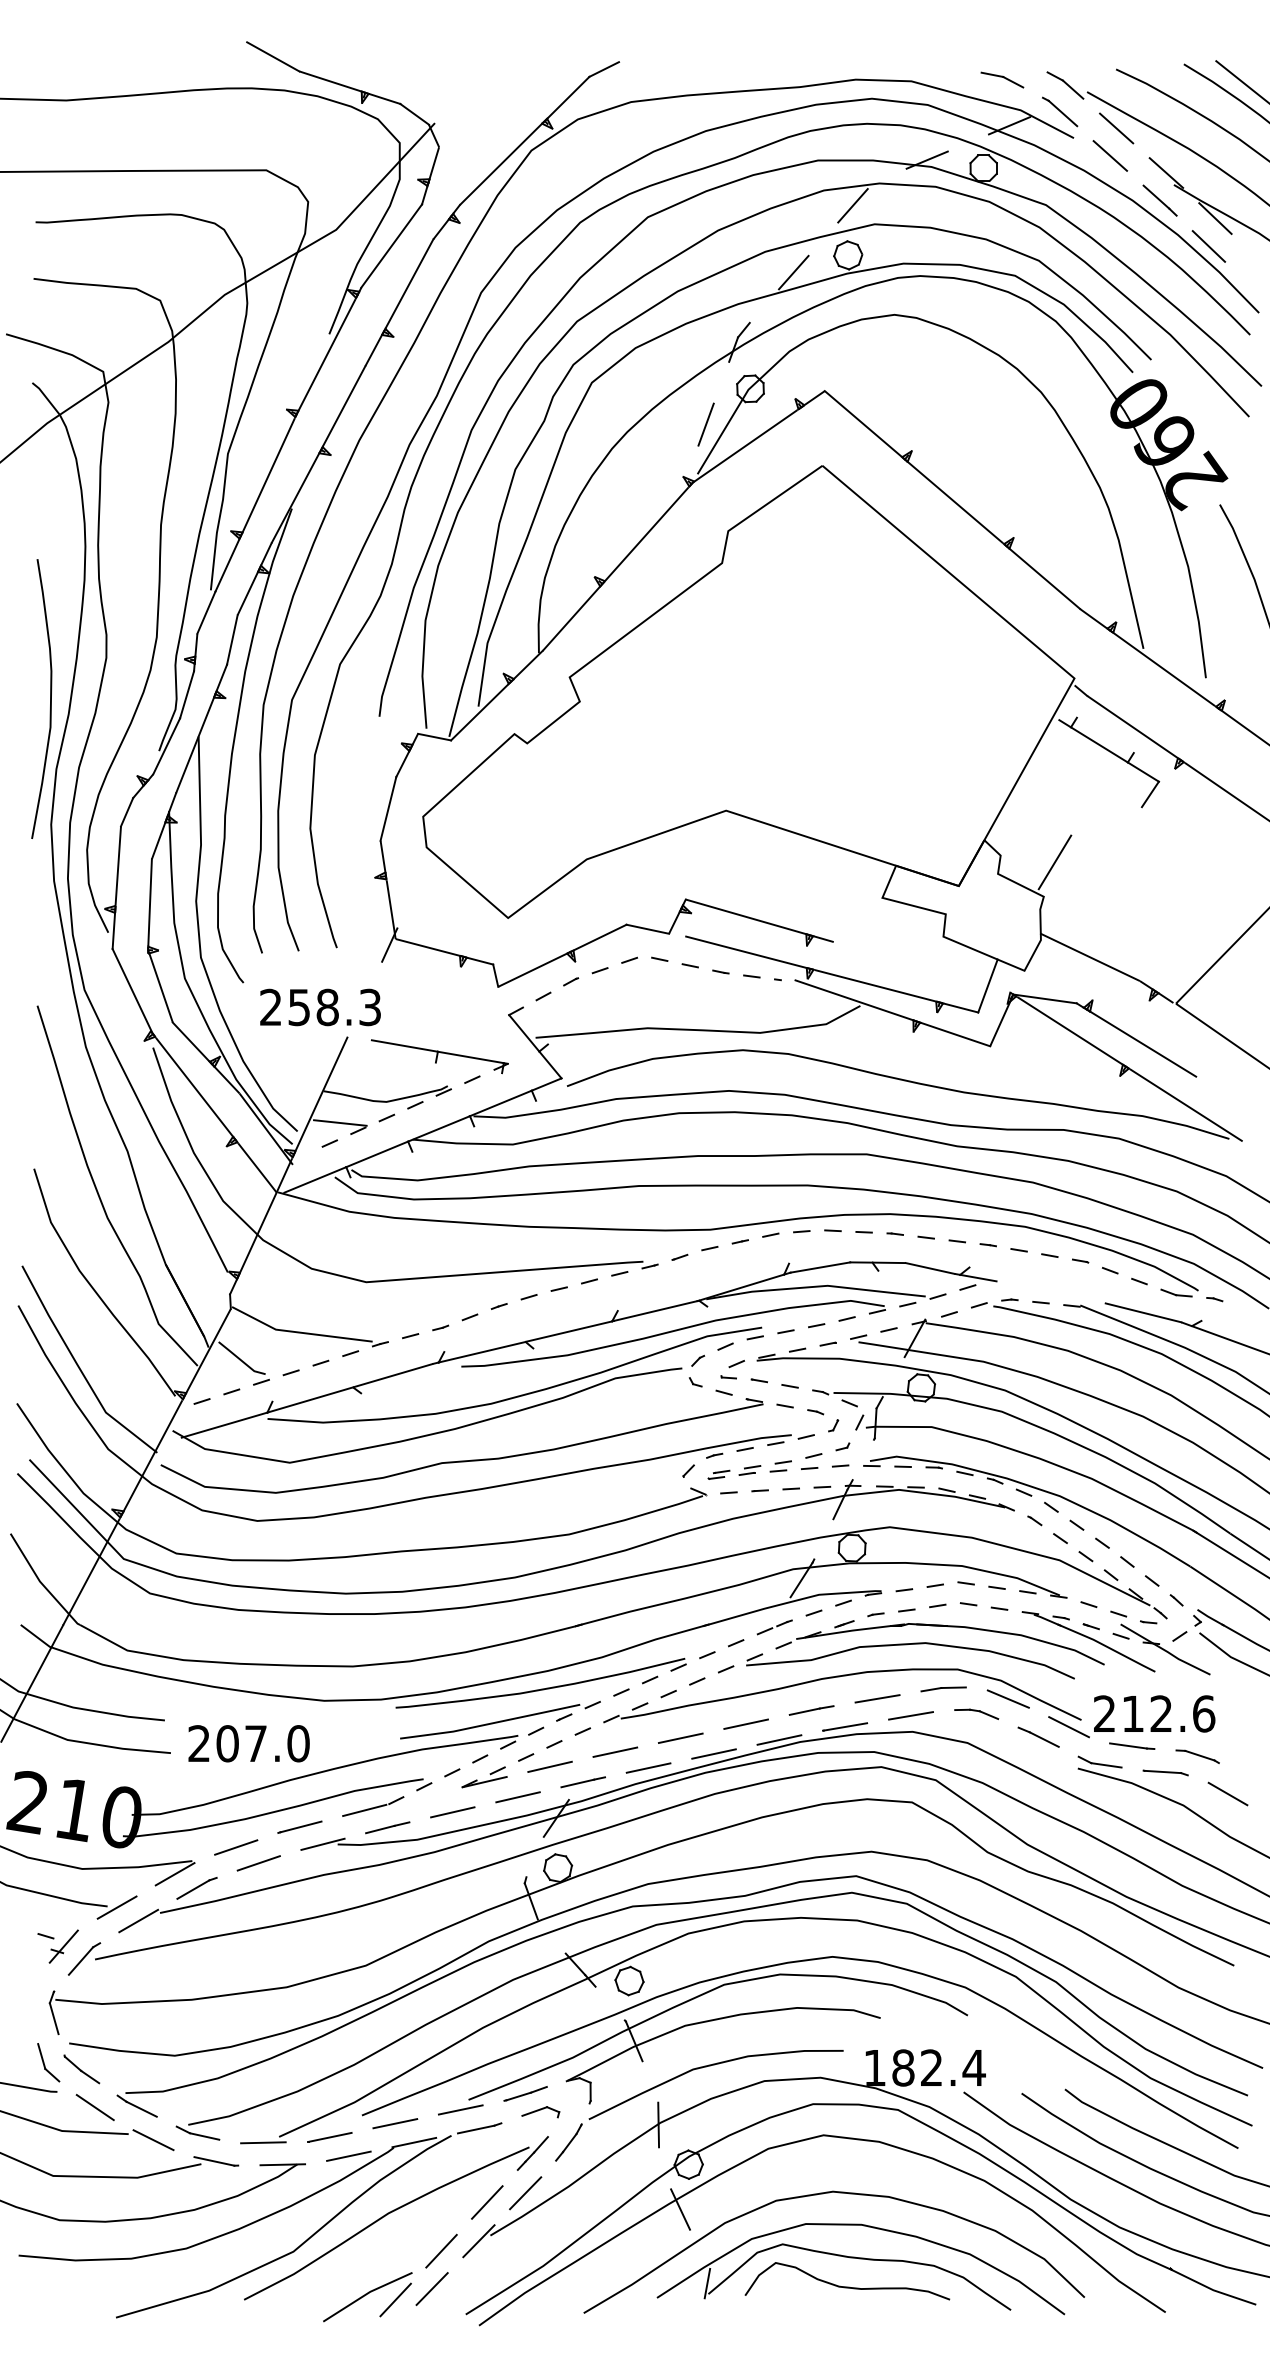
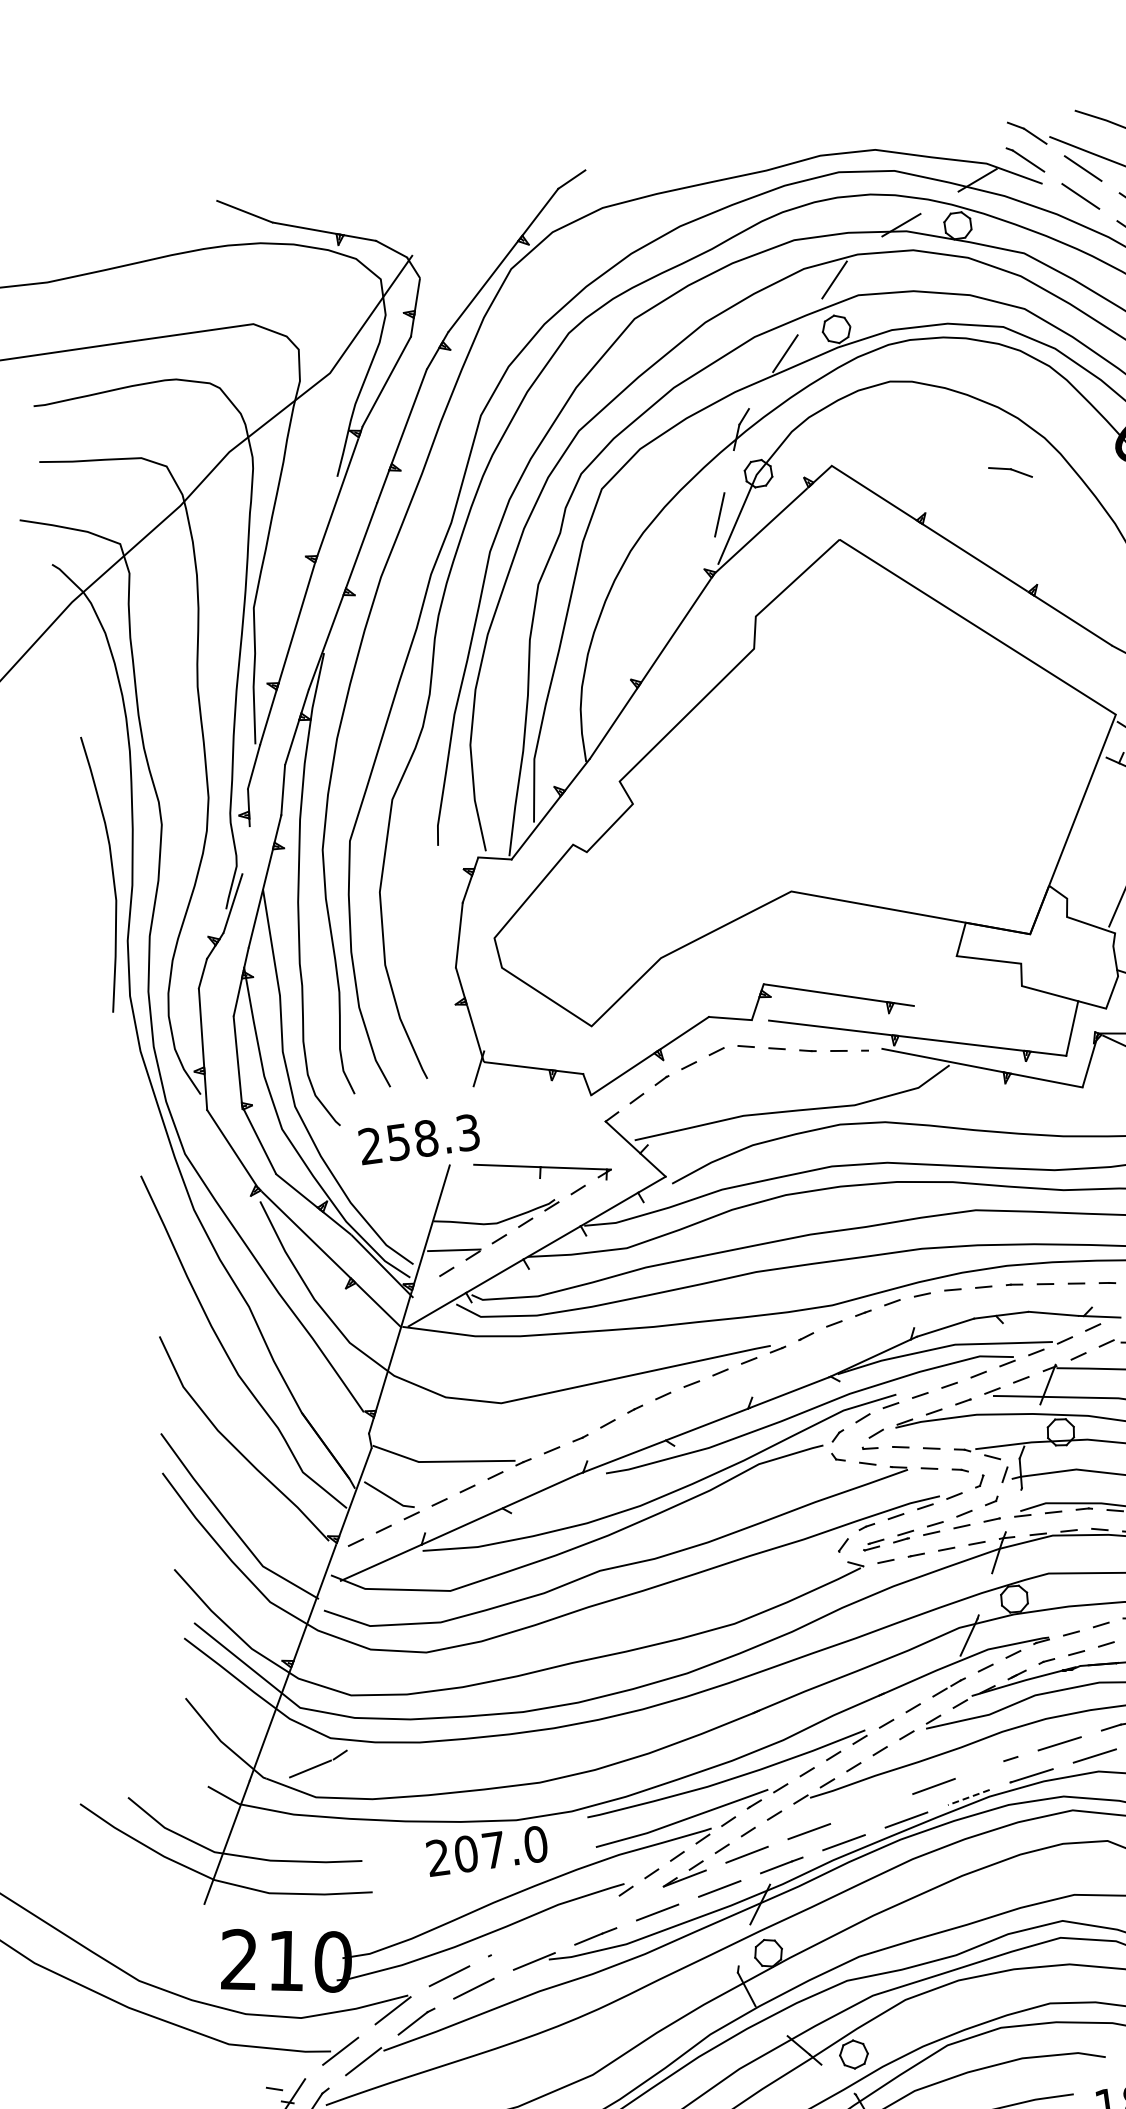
part: (1002, 79) -> (1010, 471), moved
line: (187, 694) -> (246, 849), removed
line: (804, 1711) -> (989, 1766), removed
line: (680, 1737) -> (871, 1808), removed
line: (778, 1740) -> (967, 1798), solid -> dashed
text: (248, 1743) -> (486, 1851), moved
part: (373, 1806) -> (318, 1763), moved
line: (300, 1826) -> (509, 1946), removed

